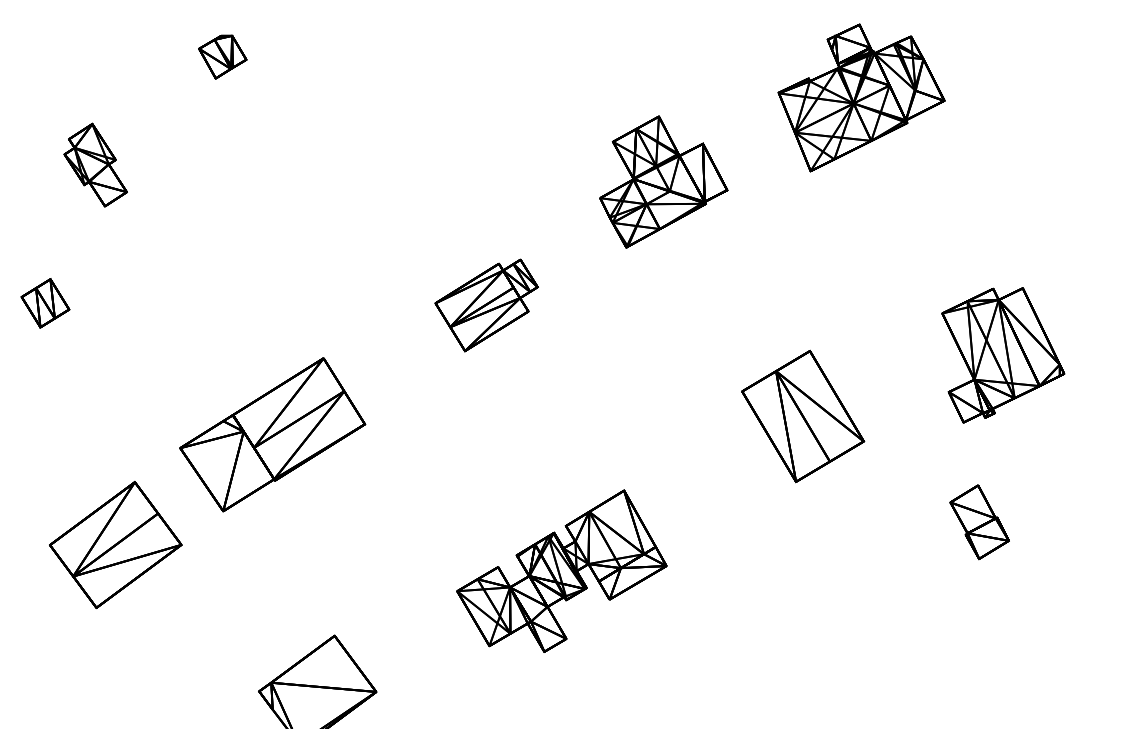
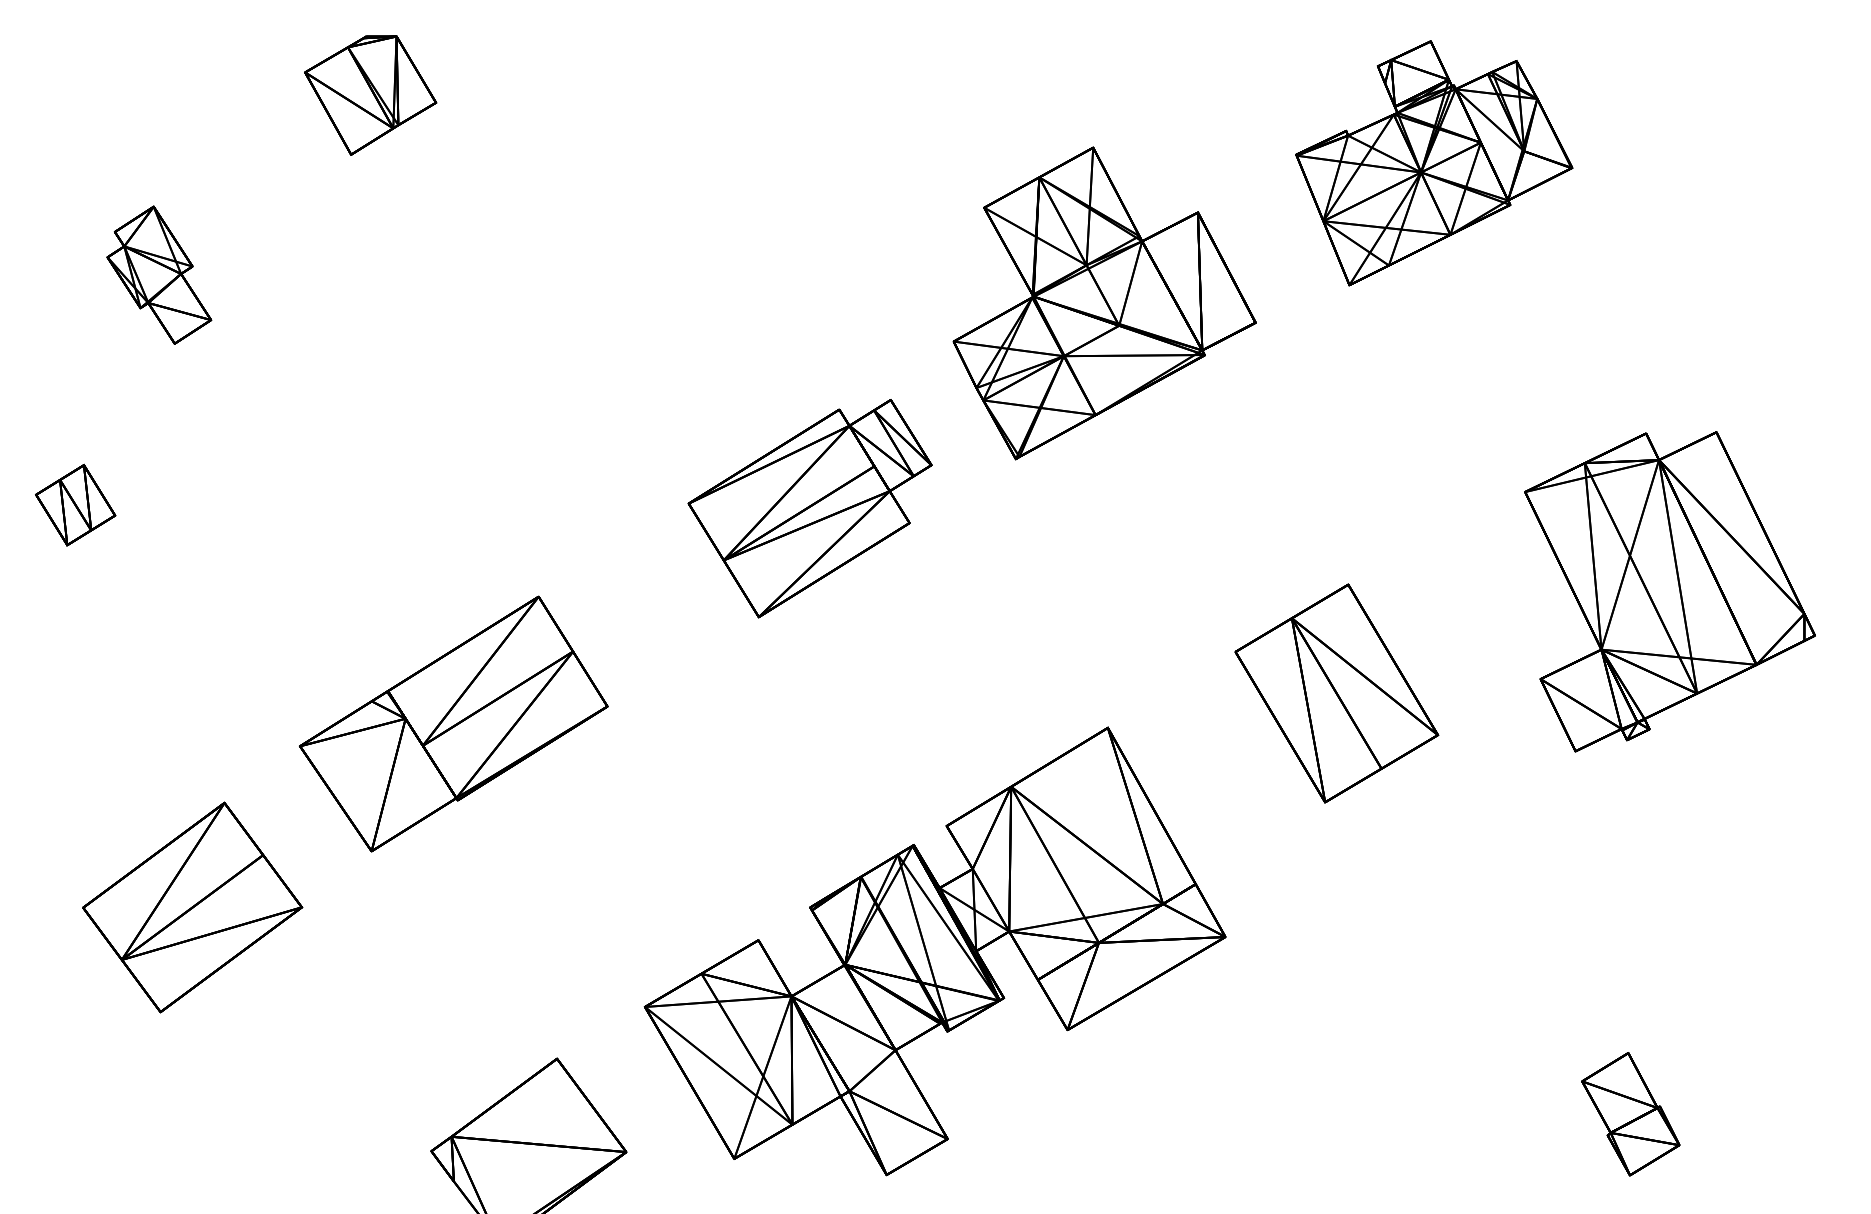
part: (222, 56) -> (370, 94), size x1.67
part: (663, 181) -> (1104, 302), size x1.43
part: (486, 305) -> (809, 508), size x1.43
part: (1003, 355) -> (1670, 592), size x1.43
part: (979, 522) -> (1630, 1114), moved
part: (561, 570) -> (934, 949), size x1.67

